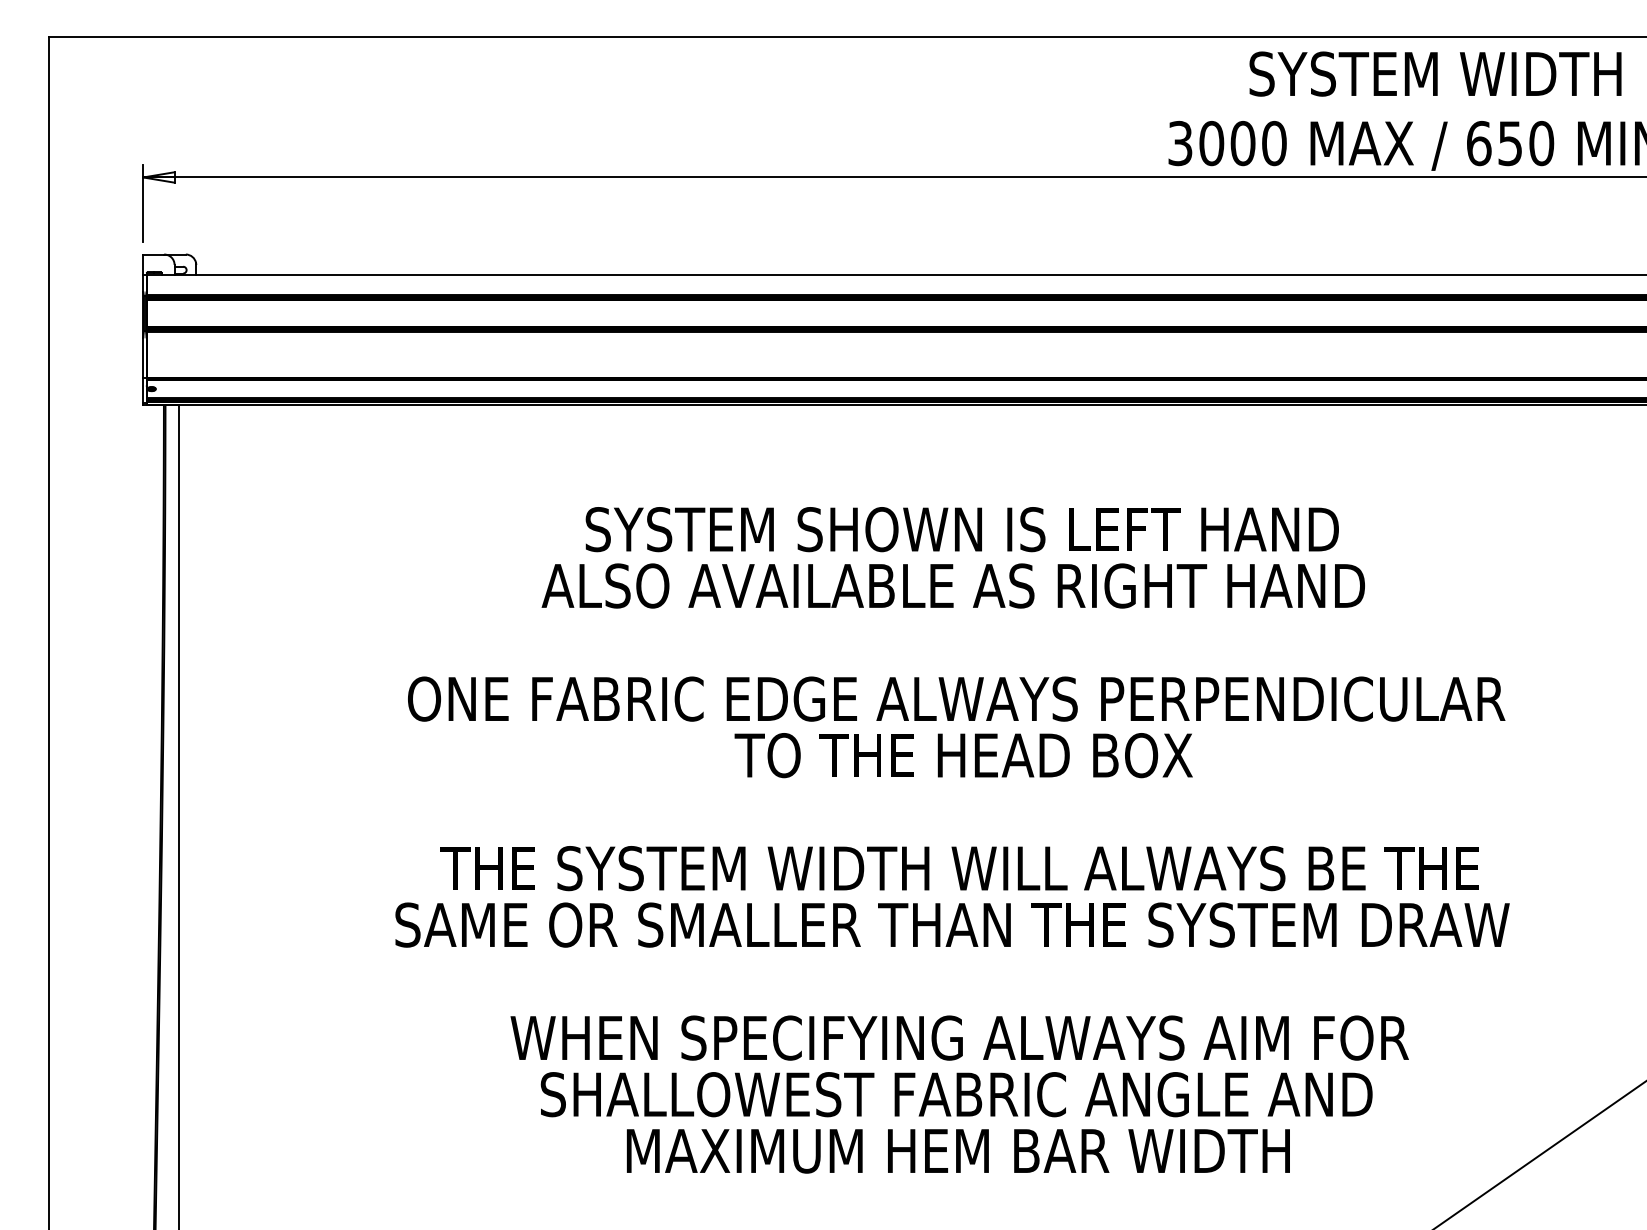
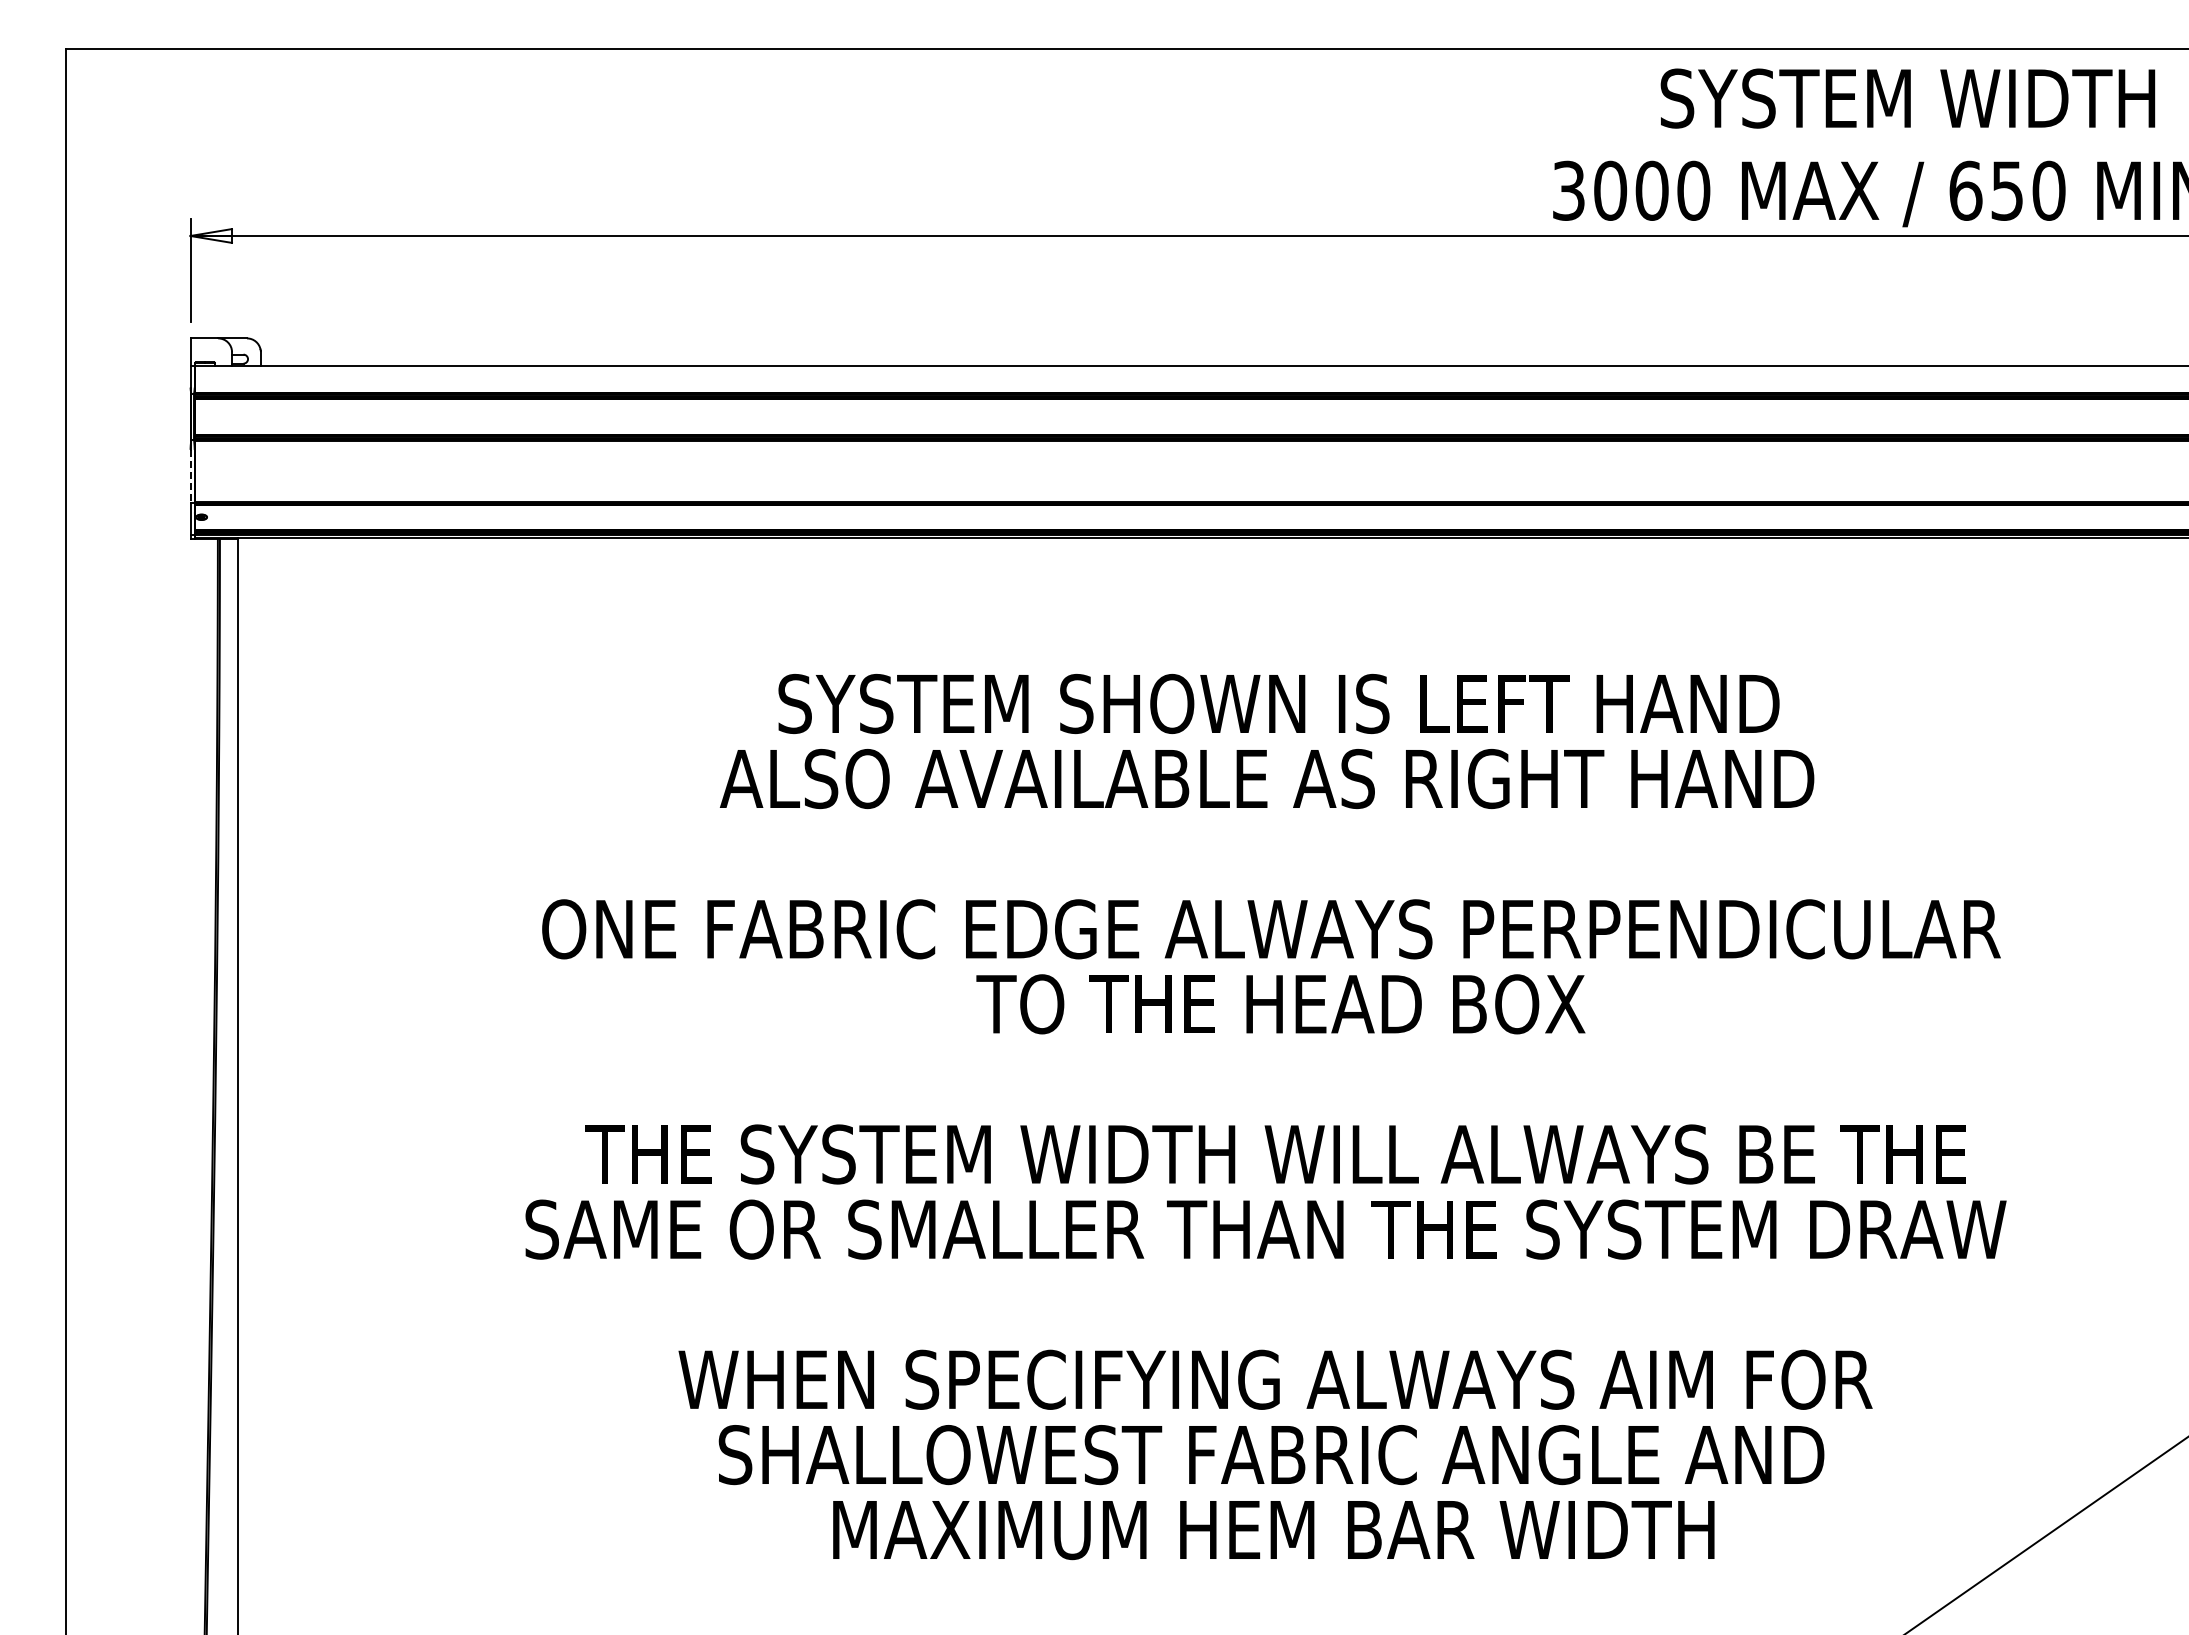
line: (143, 358) -> (190, 476), solid -> dashed

